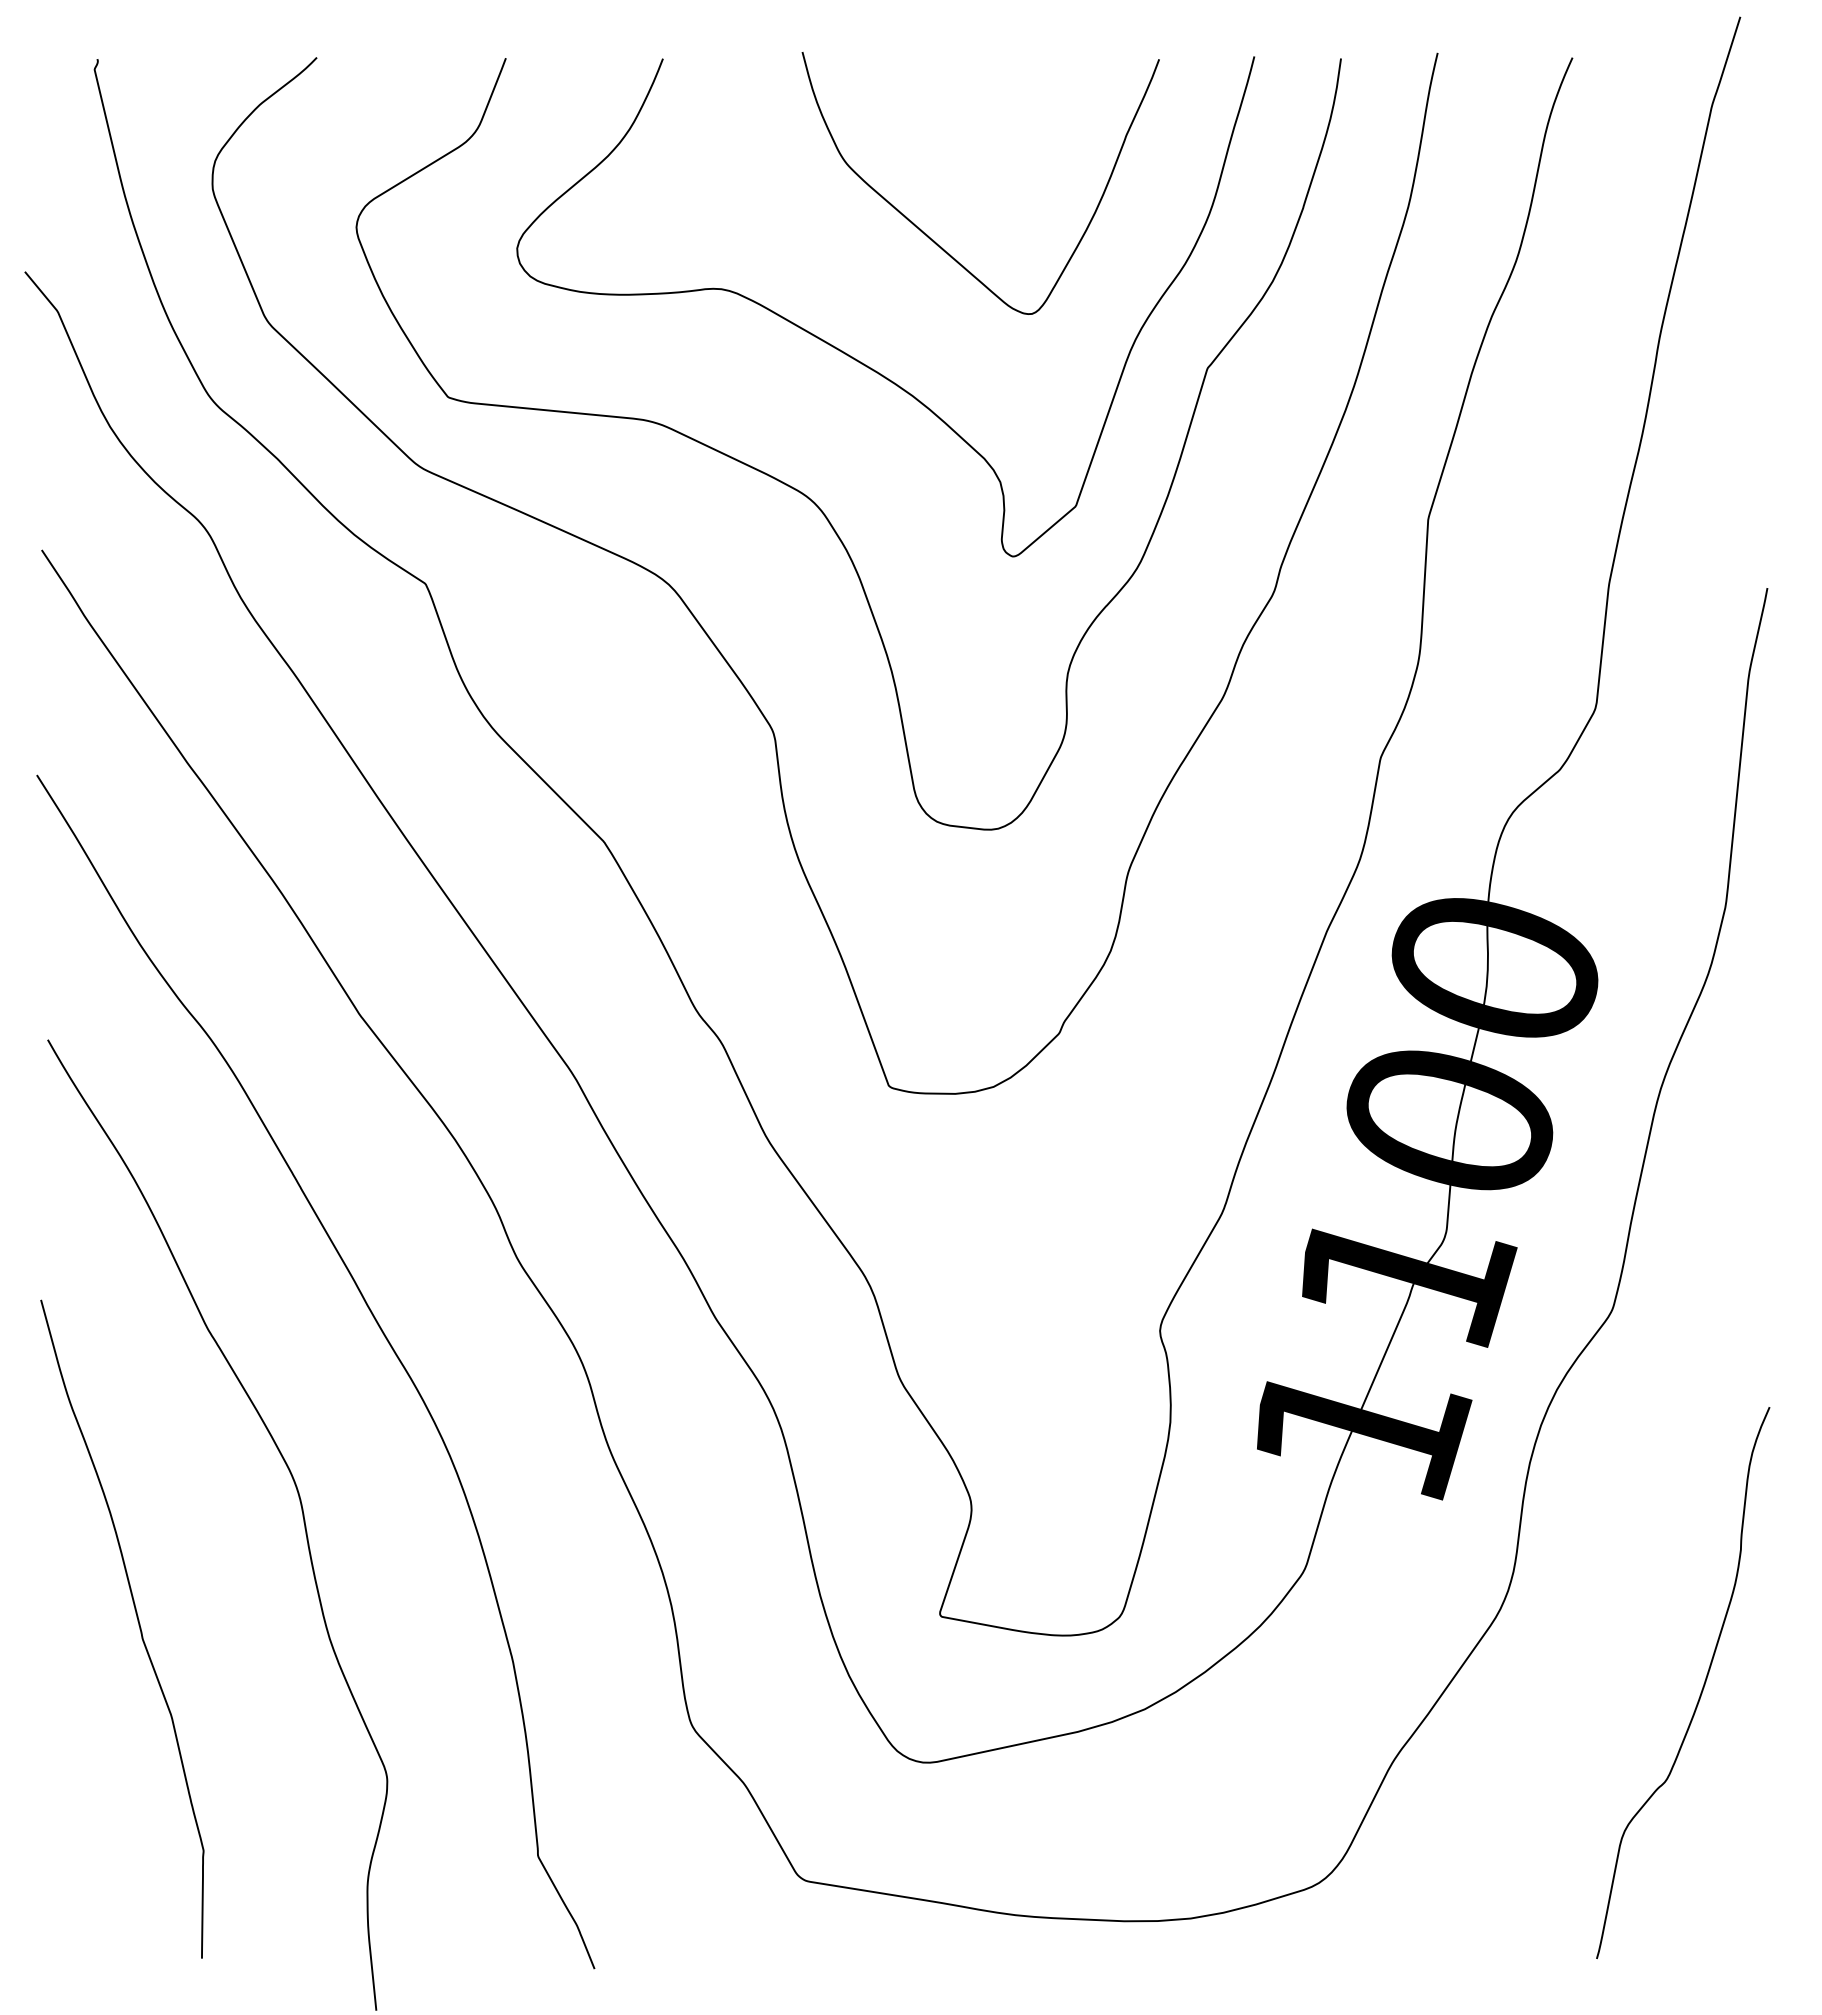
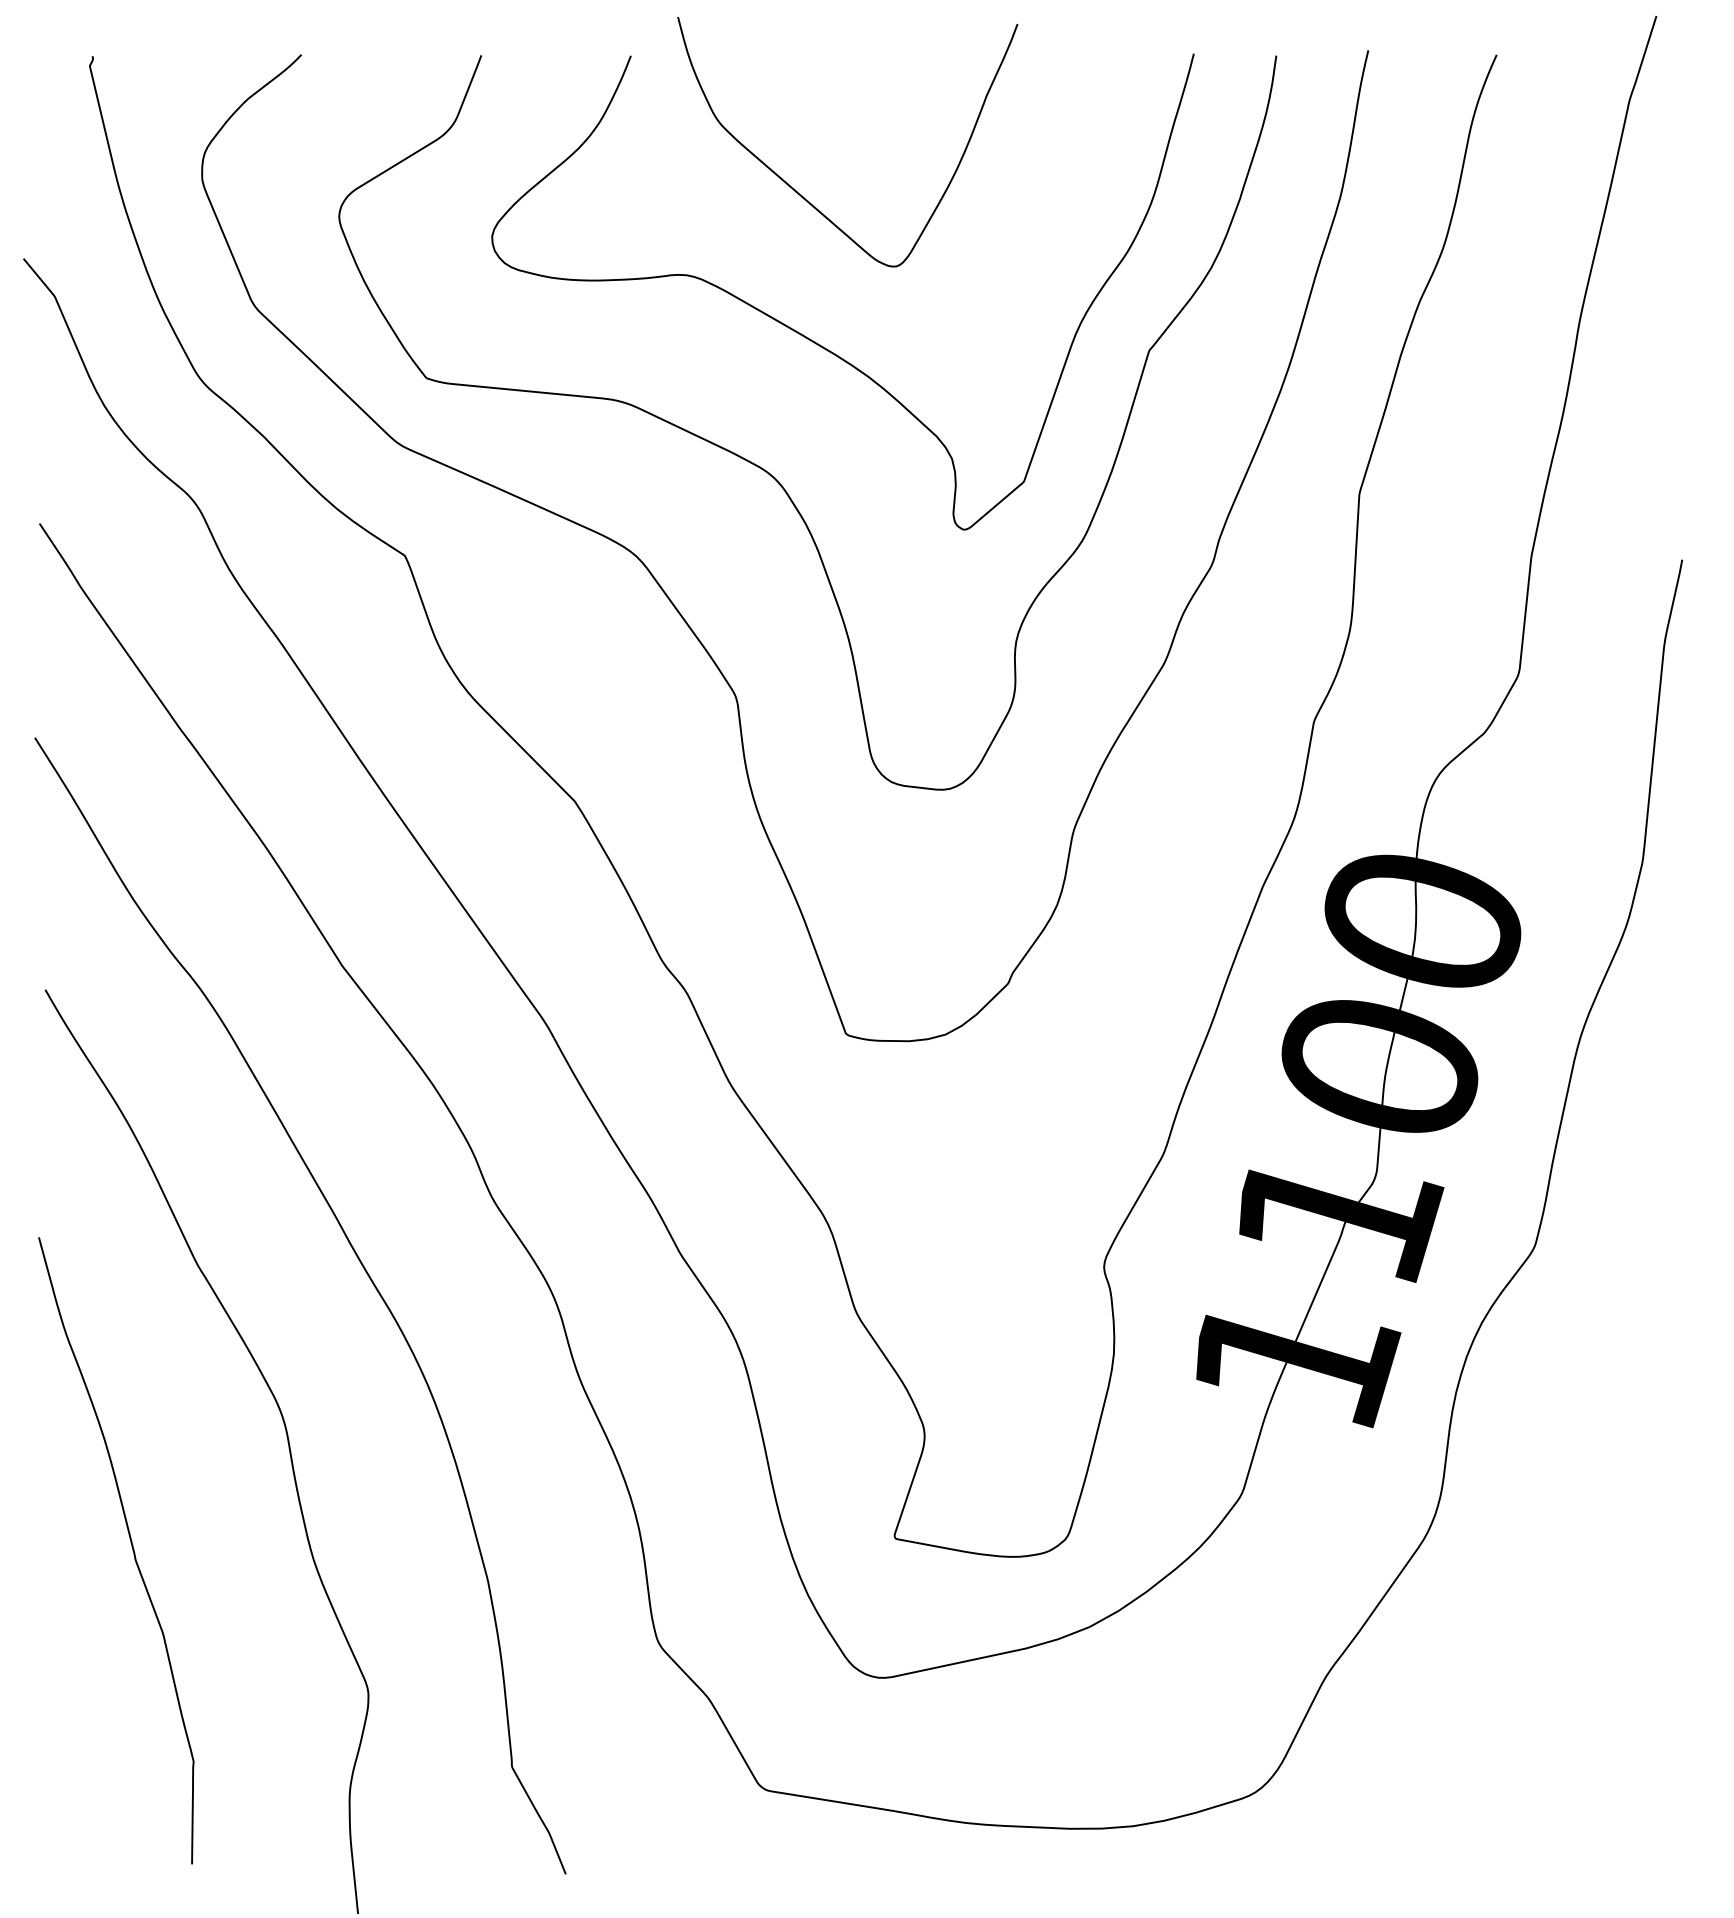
curve: (934, 240) -> (803, 196), moved
curve: (1701, 1689) -> (1619, 1608), removed

